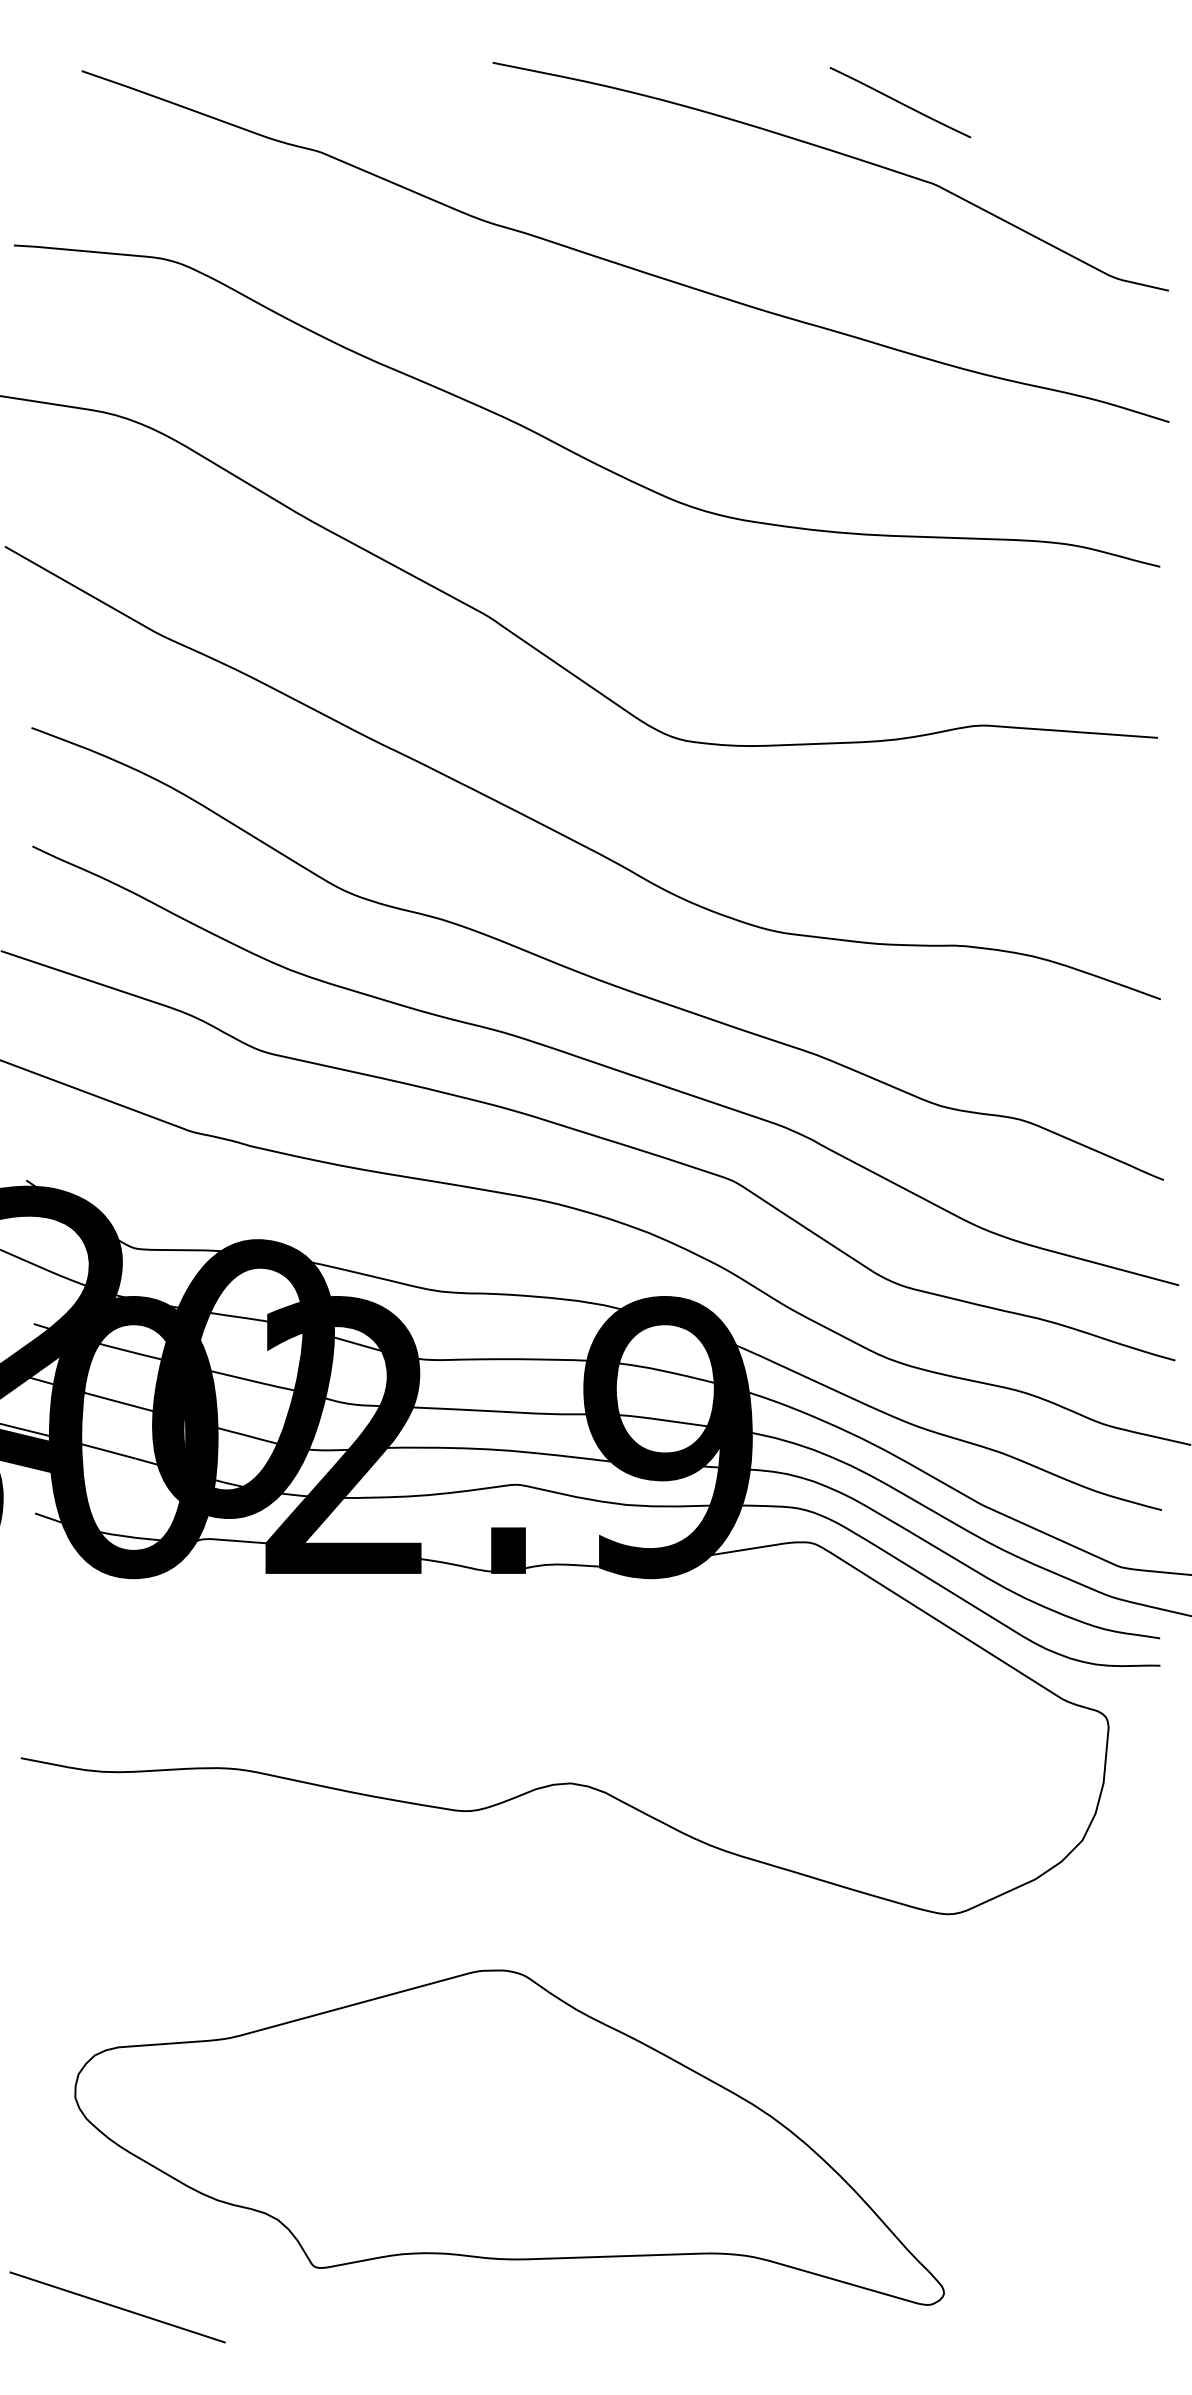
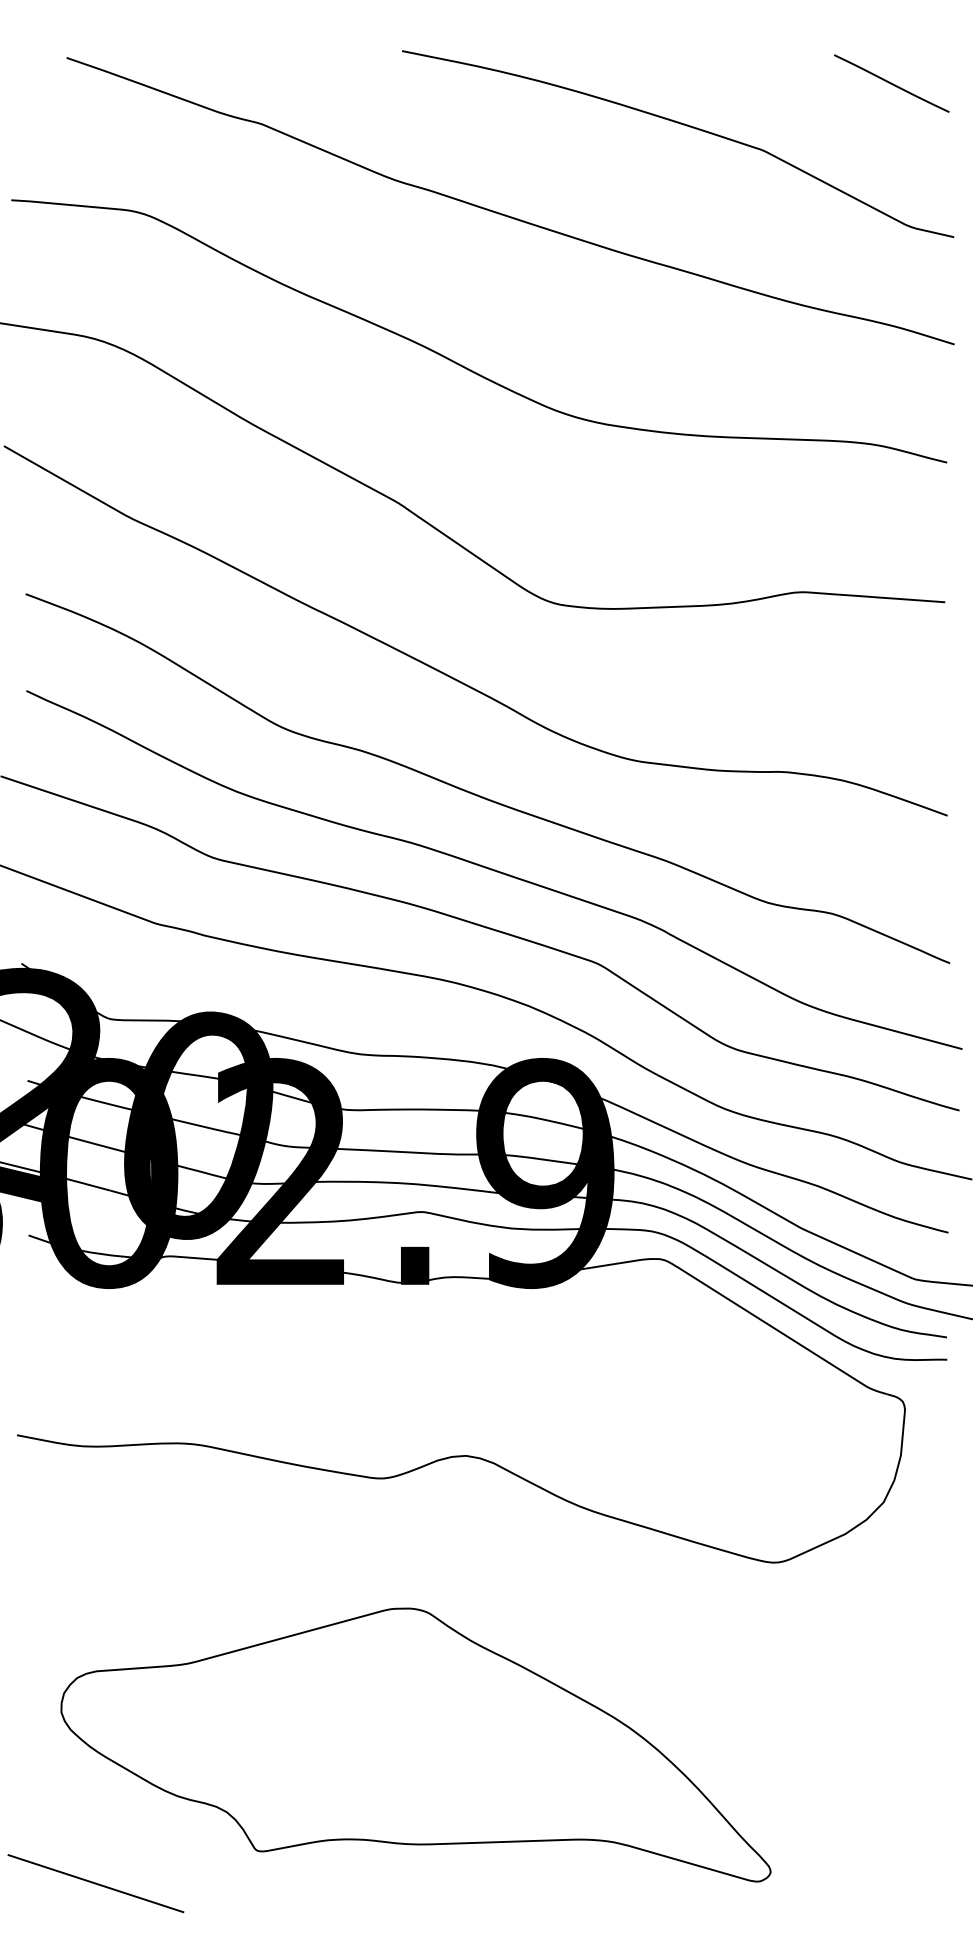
line: (900, 102) -> (891, 83), moved

